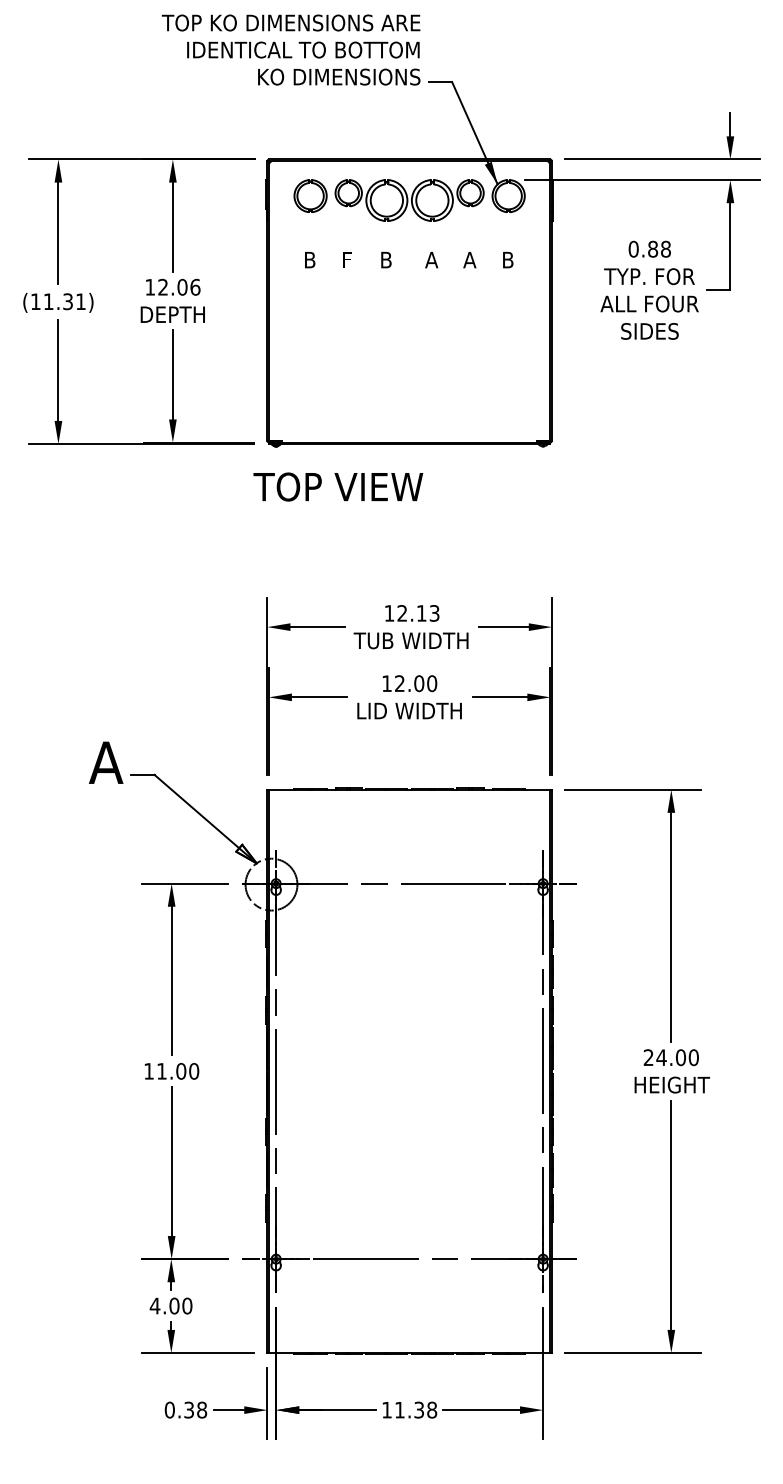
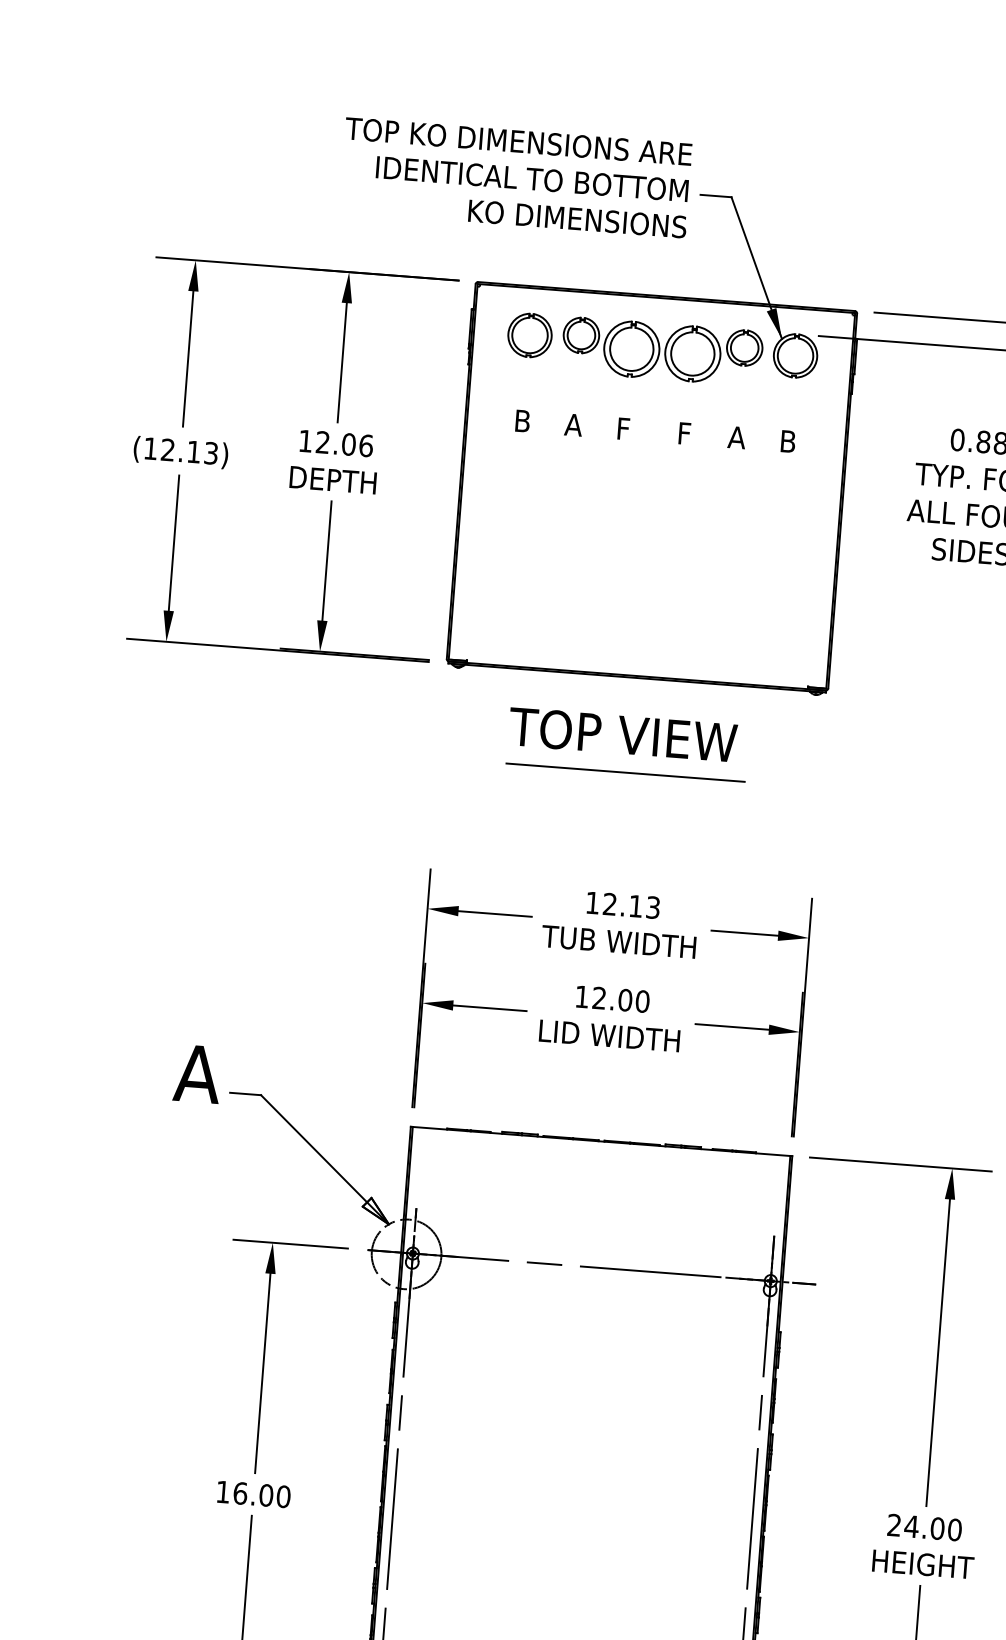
text: (290, 49) -> (515, 177), moved
text: (347, 259) -> (572, 424), F -> A
text: (386, 259) -> (625, 428), B -> F
text: (431, 259) -> (685, 432), A -> F
text: (64, 301) -> (189, 451), (11.31) -> (12.13)
text: (338, 486) -> (623, 734), moved
line: (406, 514) -> (625, 772), added
text: (162, 1071) -> (241, 1493), 11.00 -> 16.00

